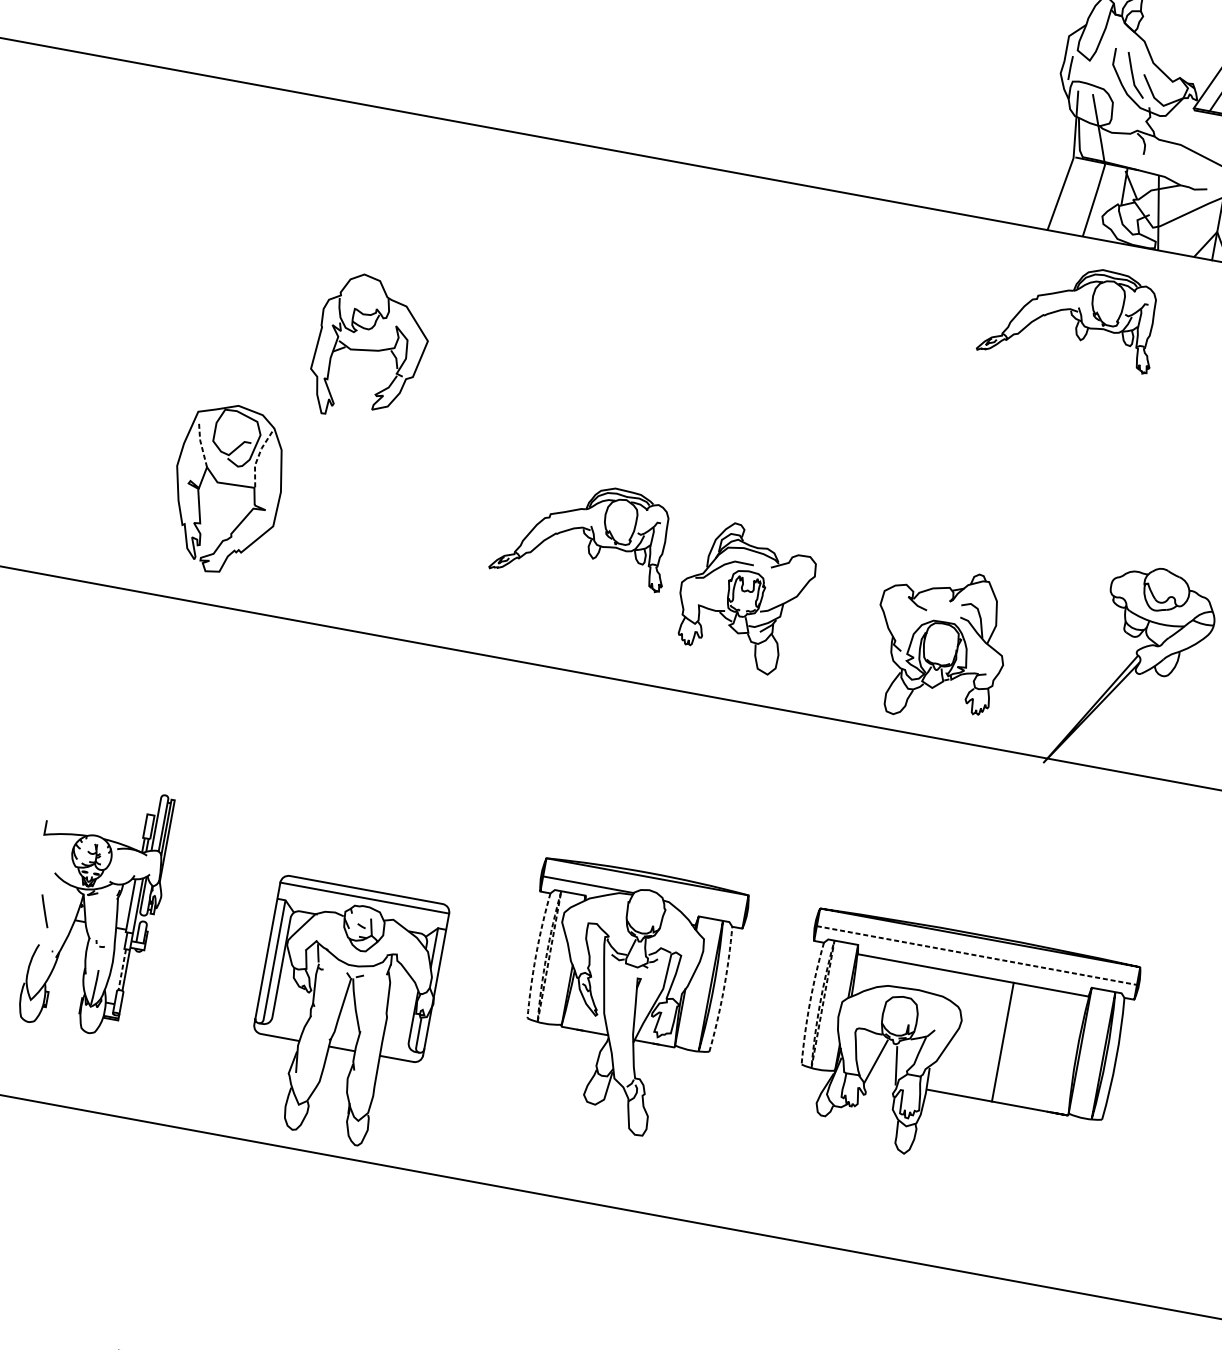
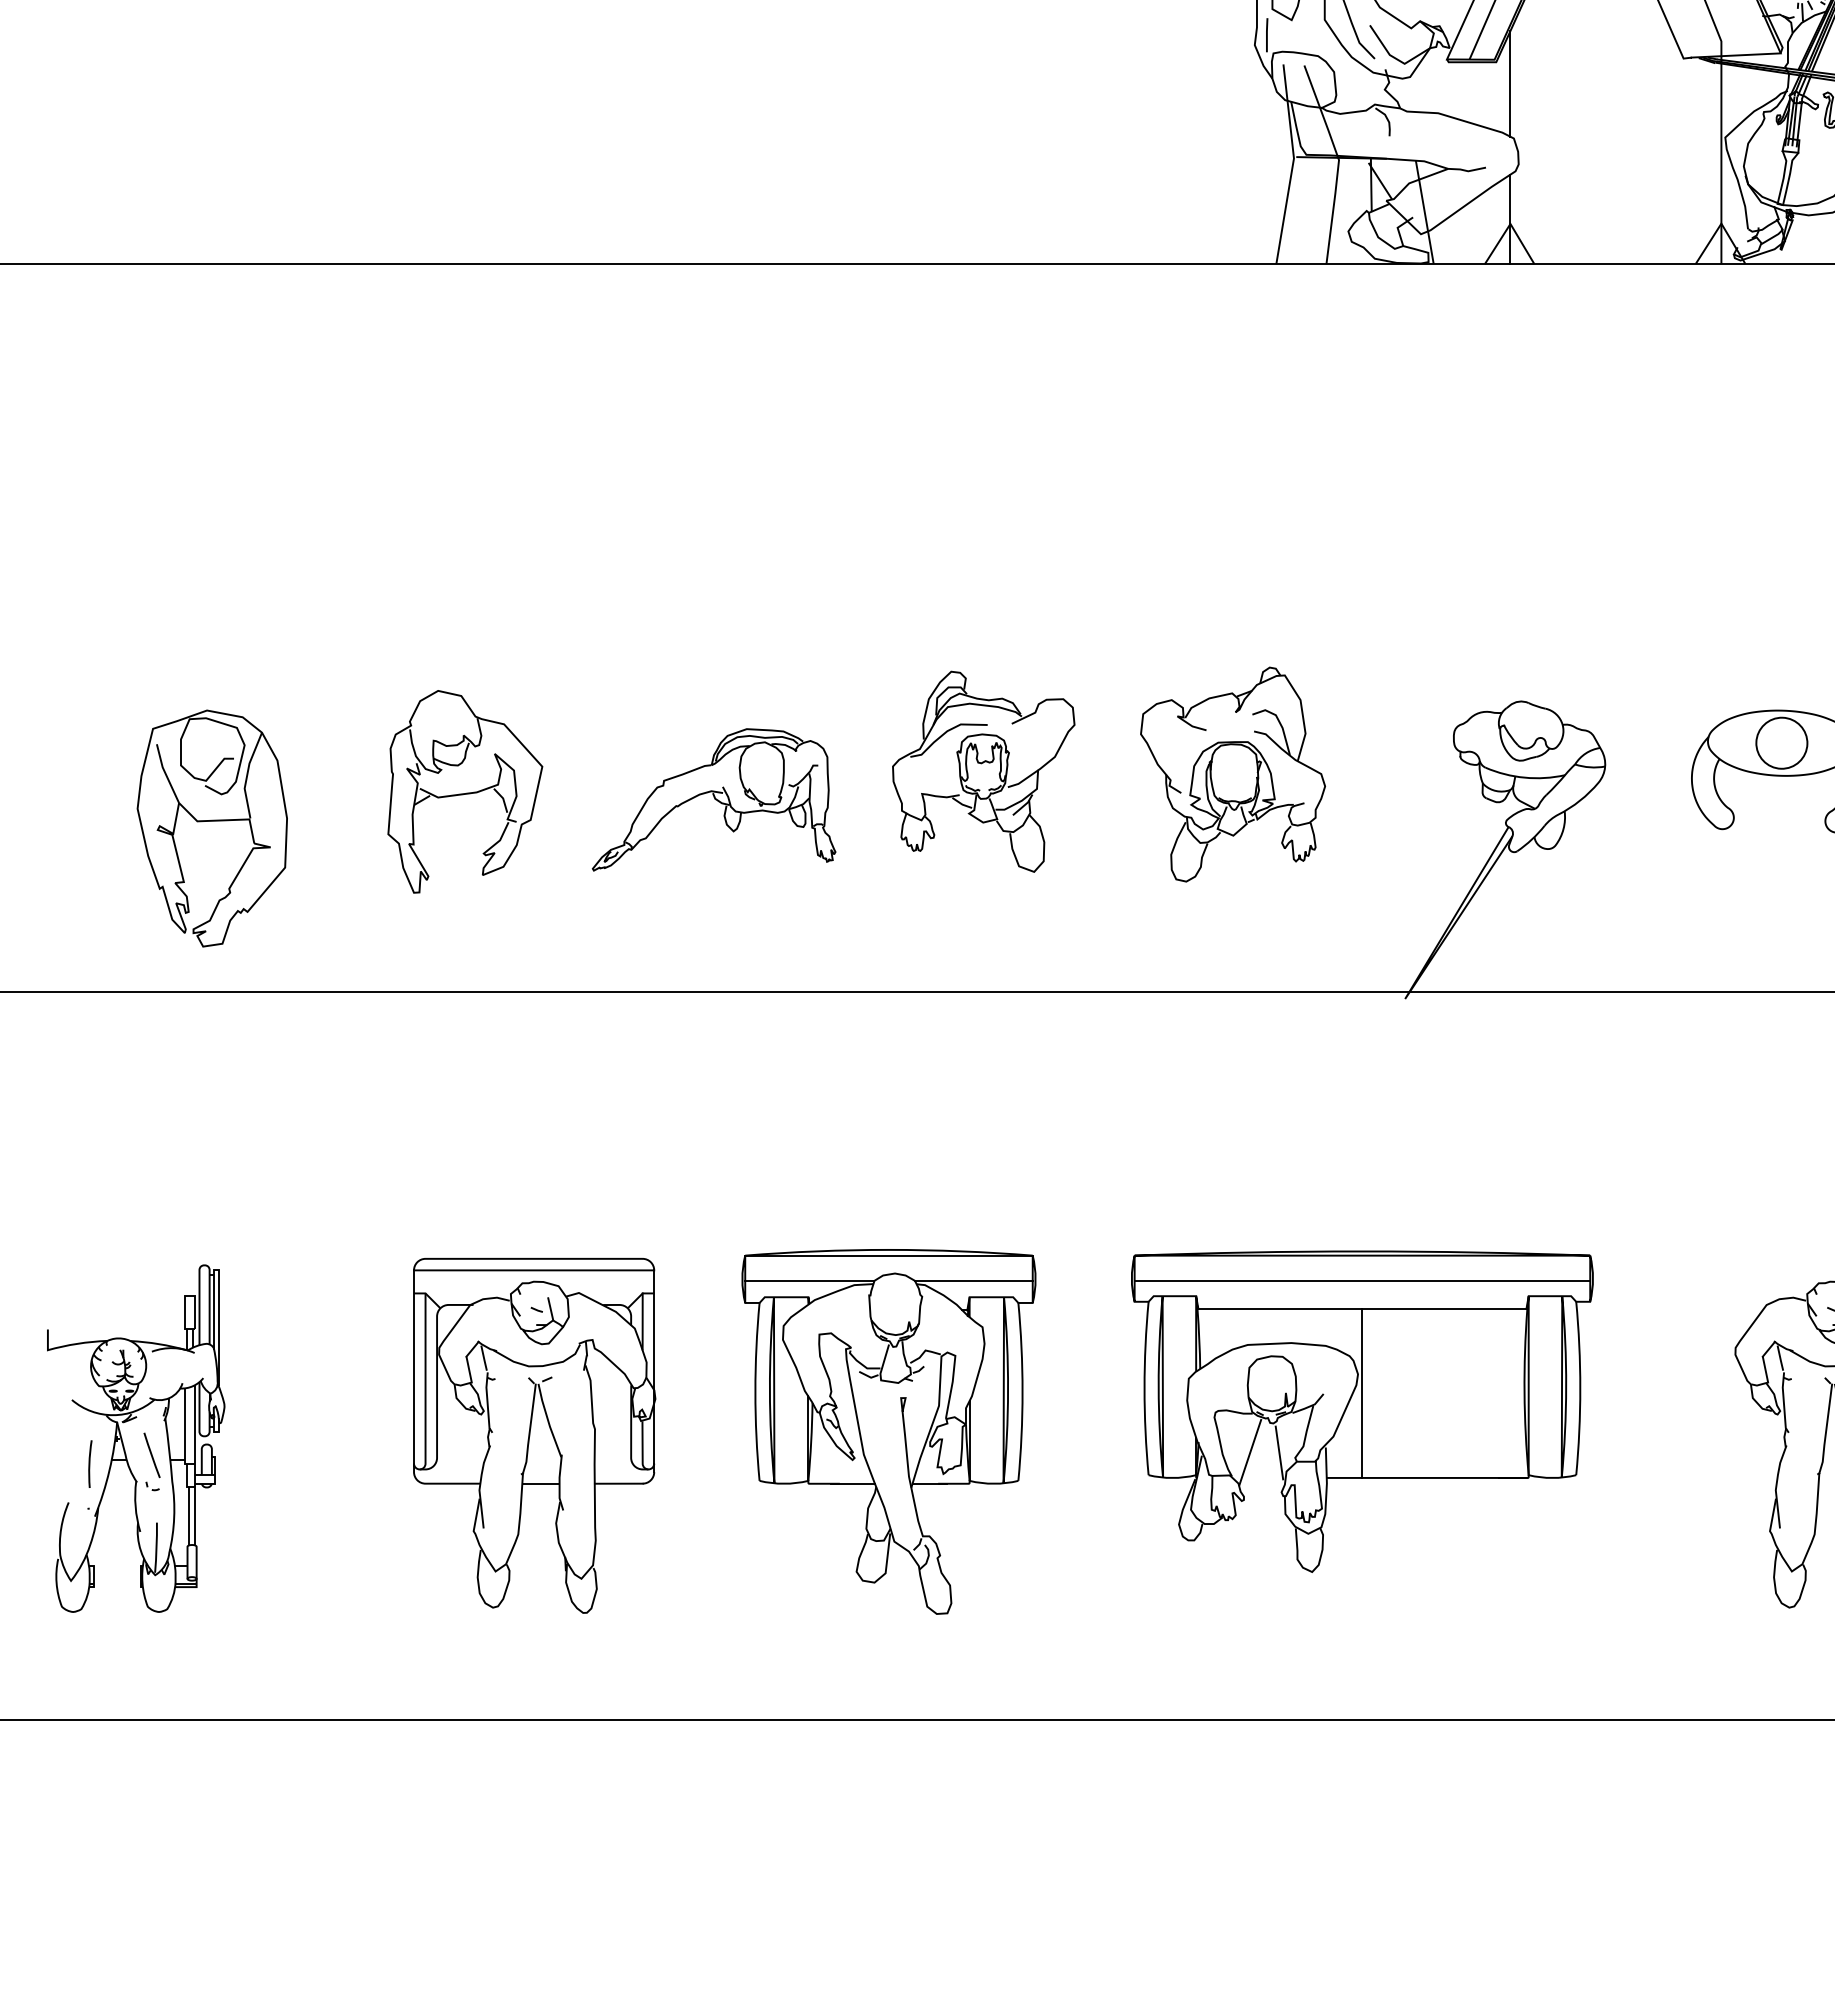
part: (1070, 315) -> (1329, 375), removed
part: (370, 348) -> (465, 791), moved
line: (201, 444) -> (165, 773), dashed -> solid
line: (258, 456) -> (247, 774), dashed -> solid
part: (744, 597) -> (983, 771), moved
part: (939, 644) -> (1232, 774), moved
line: (560, 892) -> (773, 1299), dashed -> solid
line: (703, 905) -> (973, 1281), added
line: (44, 911) -> (151, 1455), moved
line: (59, 919) -> (90, 1463), added
line: (834, 942) -> (1162, 1298), dashed -> solid
arc: (536, 955) -> (755, 1391), dashed -> solid
line: (977, 955) -> (1362, 1280), dashed -> solid
line: (122, 969) -> (189, 1516), dashed -> solid
arc: (723, 989) -> (1022, 1391), dashed -> solid
arc: (809, 1003) -> (1144, 1388), dashed -> solid
part: (343, 1014) -> (534, 1435), moved
line: (1003, 1042) -> (1362, 1393), moved

